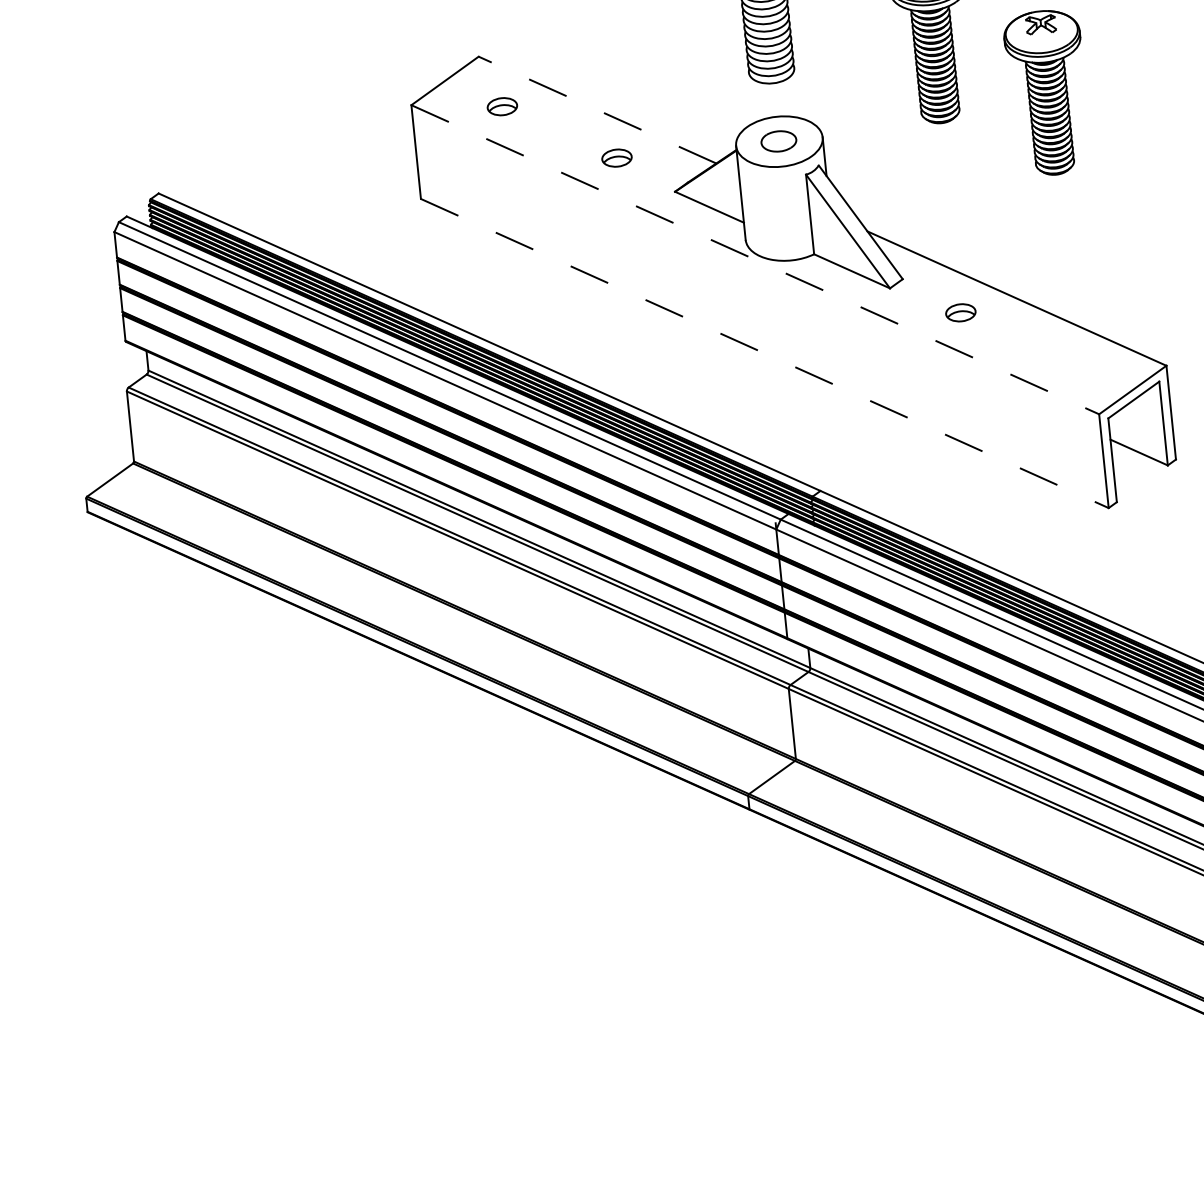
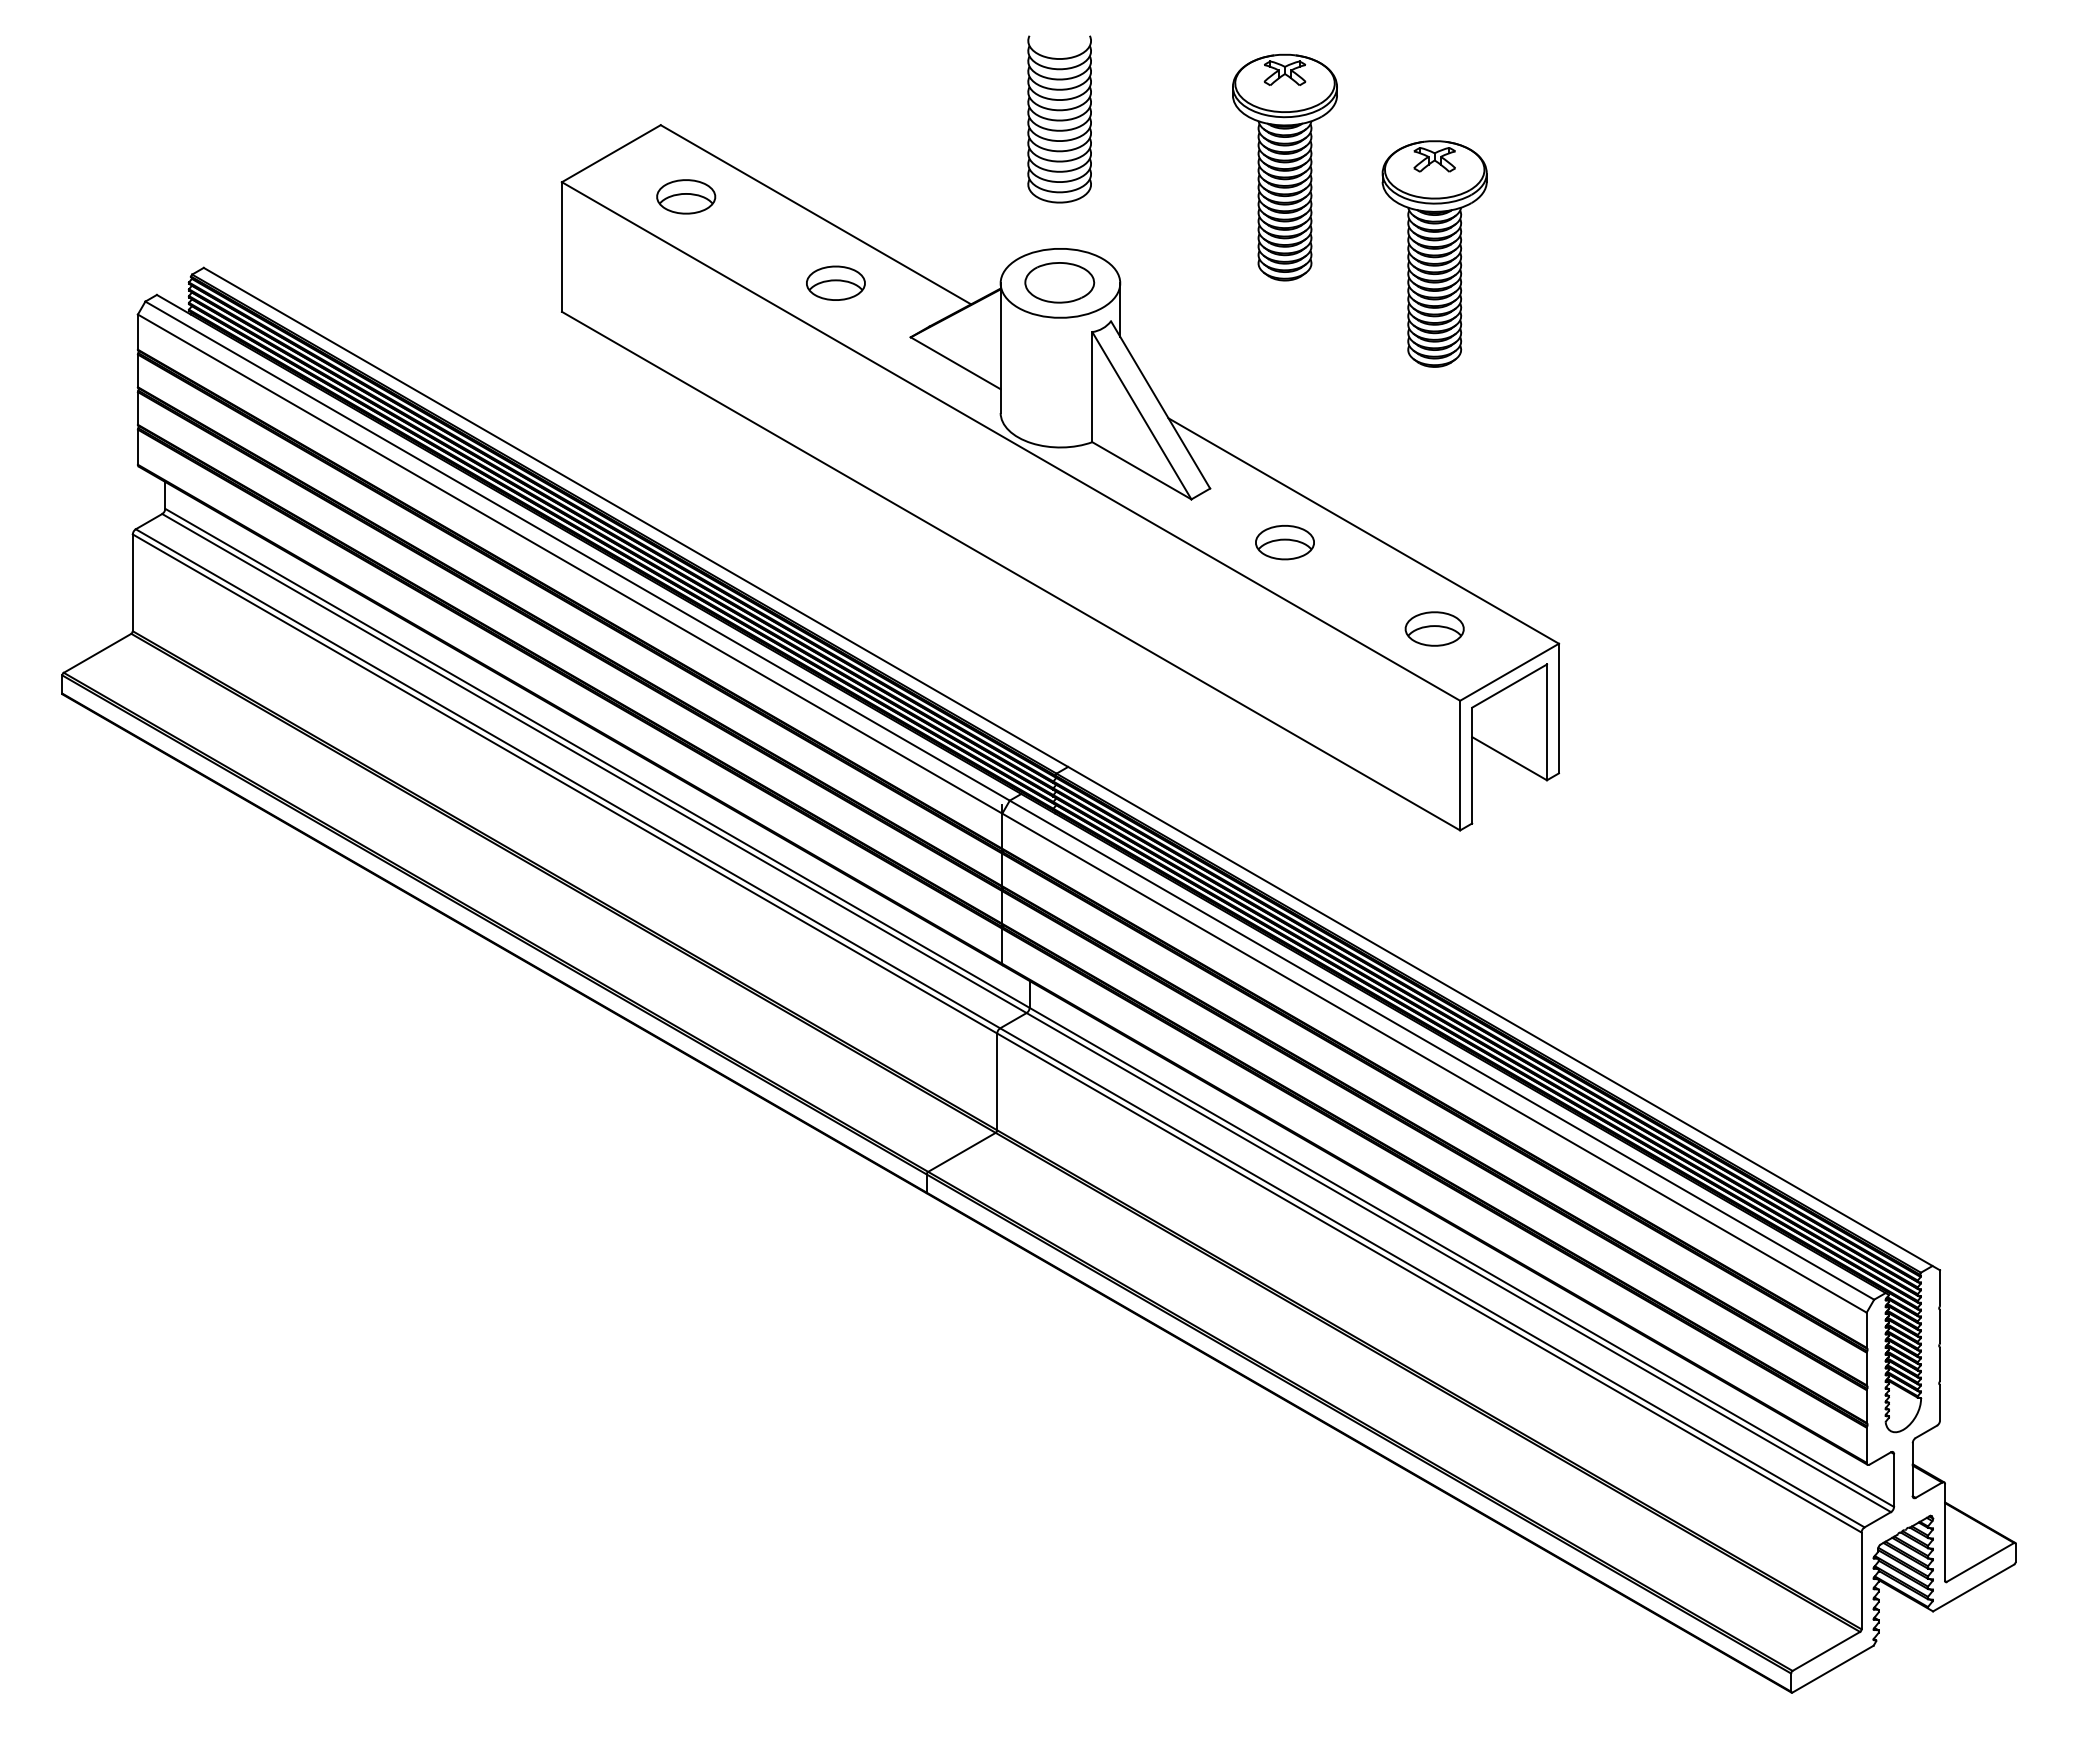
part: (502, 106) -> (686, 196), size x1.43
line: (597, 109) -> (815, 214), dashed -> solid
part: (778, 141) -> (1059, 282), size x1.43
part: (616, 157) -> (835, 282), size x1.43
line: (755, 259) -> (1011, 441), dashed -> solid
part: (960, 312) -> (1284, 542), size x1.43
line: (765, 353) -> (1011, 571), dashed -> solid
part: (1075, 363) -> (1434, 628), added

